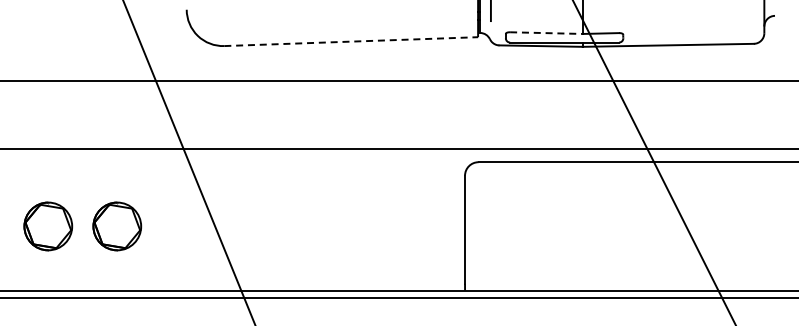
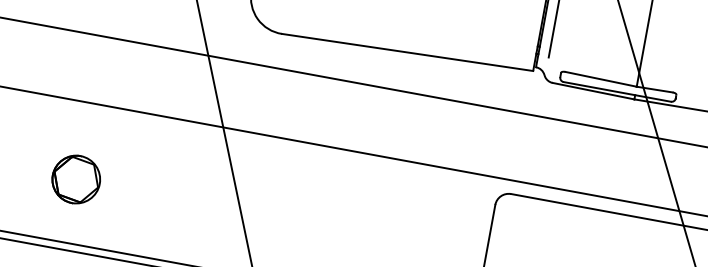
line: (546, 33) -> (601, 79), dashed -> solid
line: (351, 41) -> (407, 52), dashed -> solid
part: (117, 226) -> (144, 192), removed

